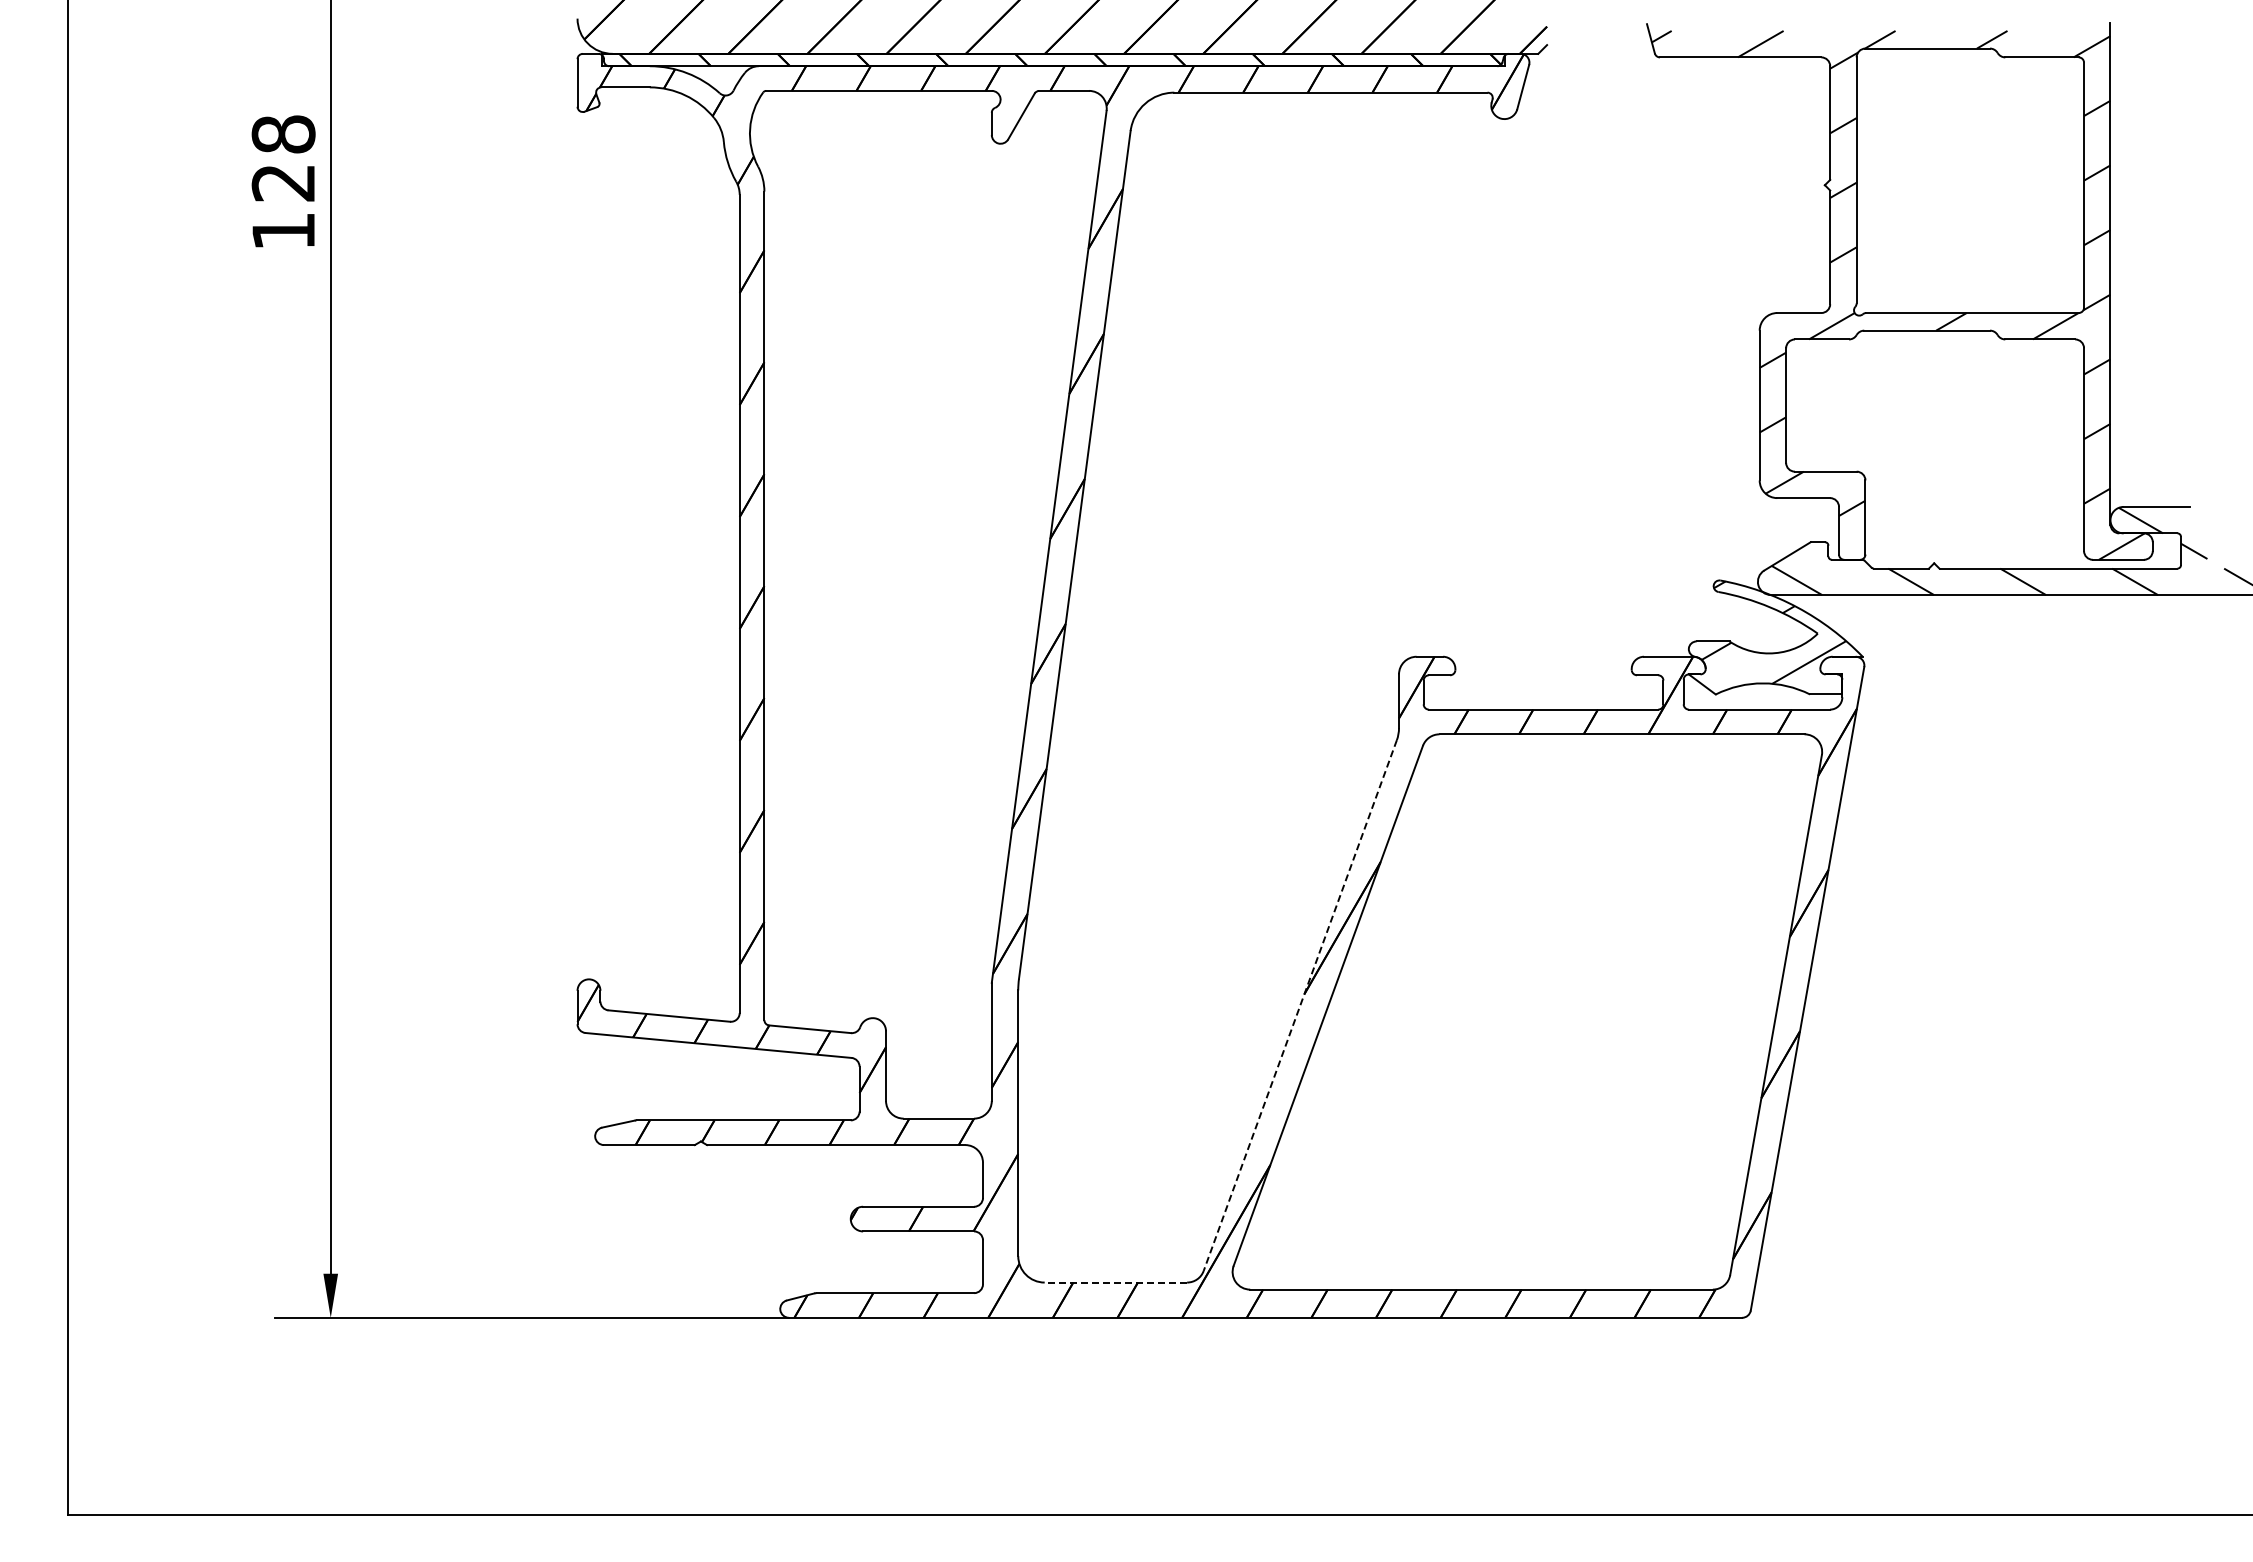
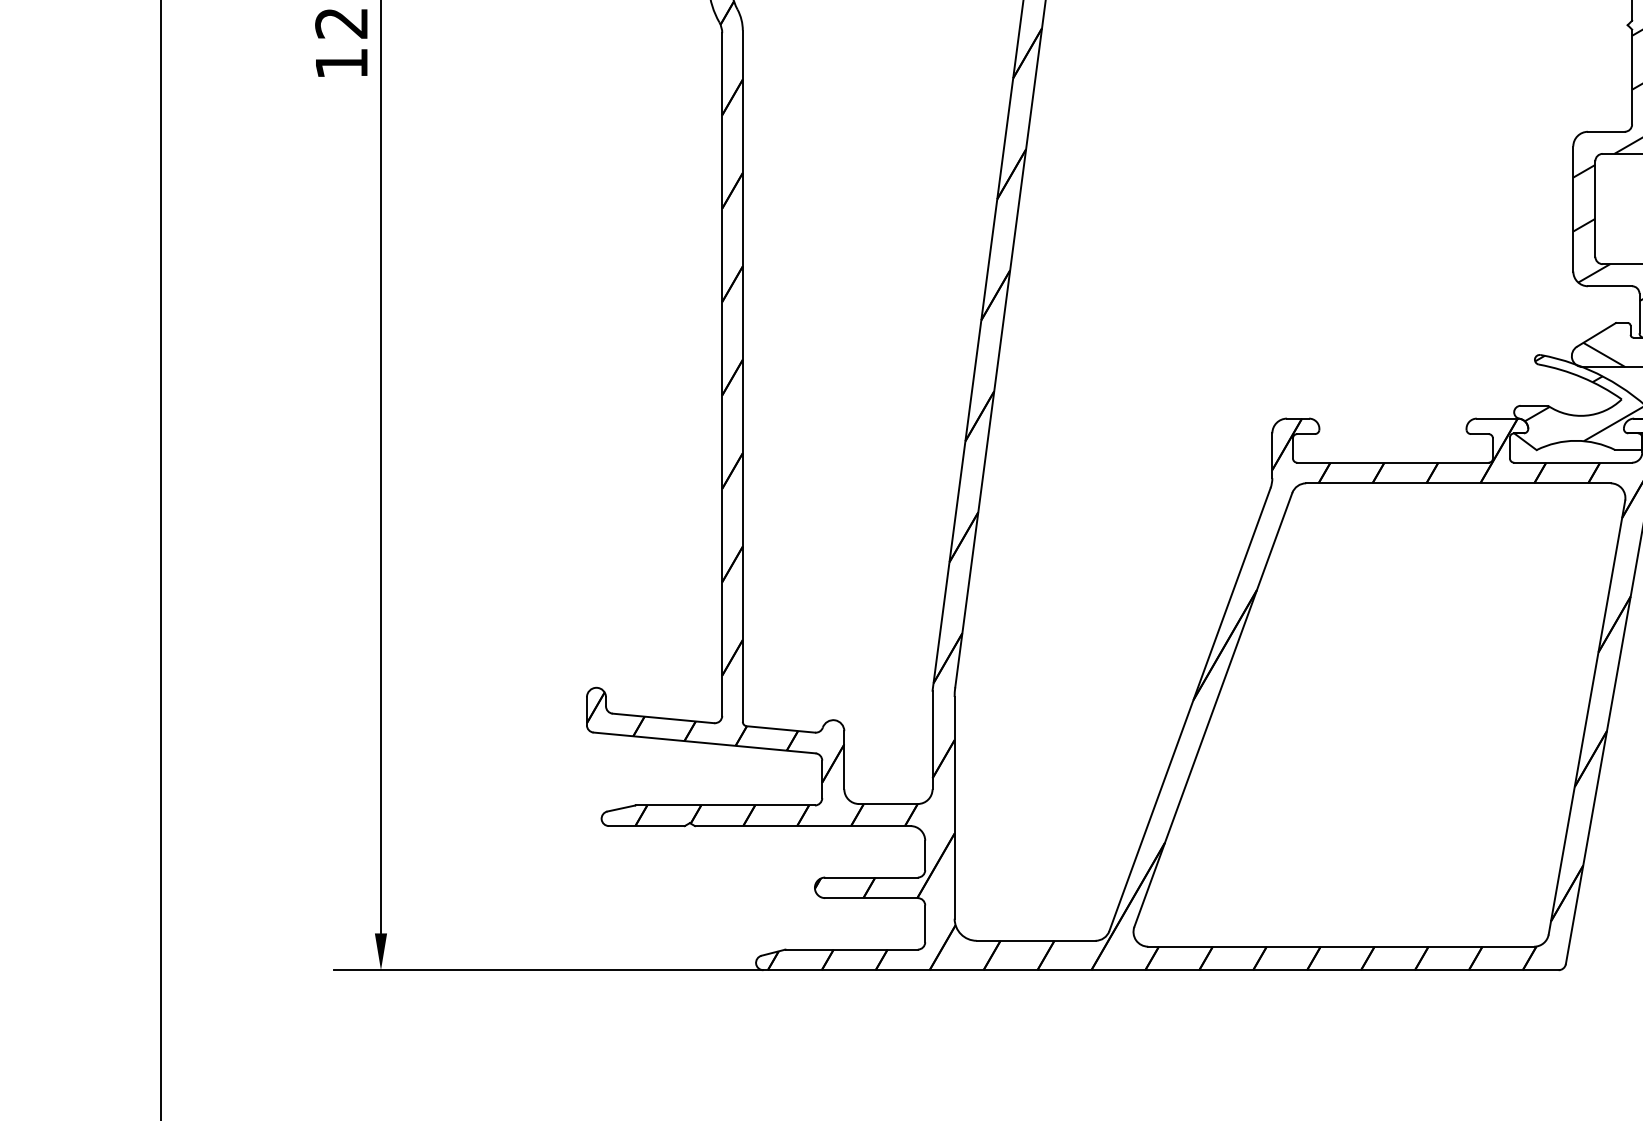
line: (1300, 1006) -> (1190, 710), dashed -> solid
line: (1115, 1282) -> (1035, 940), dashed -> solid

